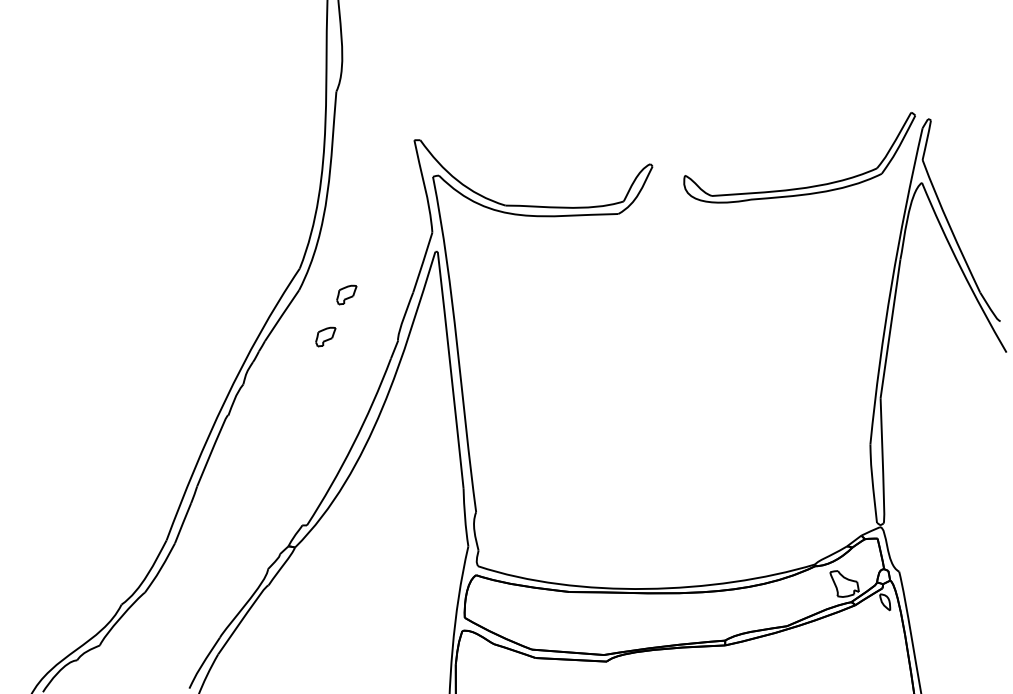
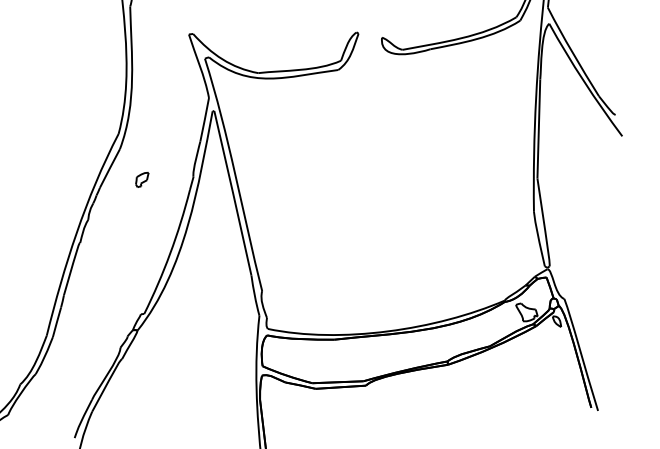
part: (346, 294) -> (153, 148), removed

